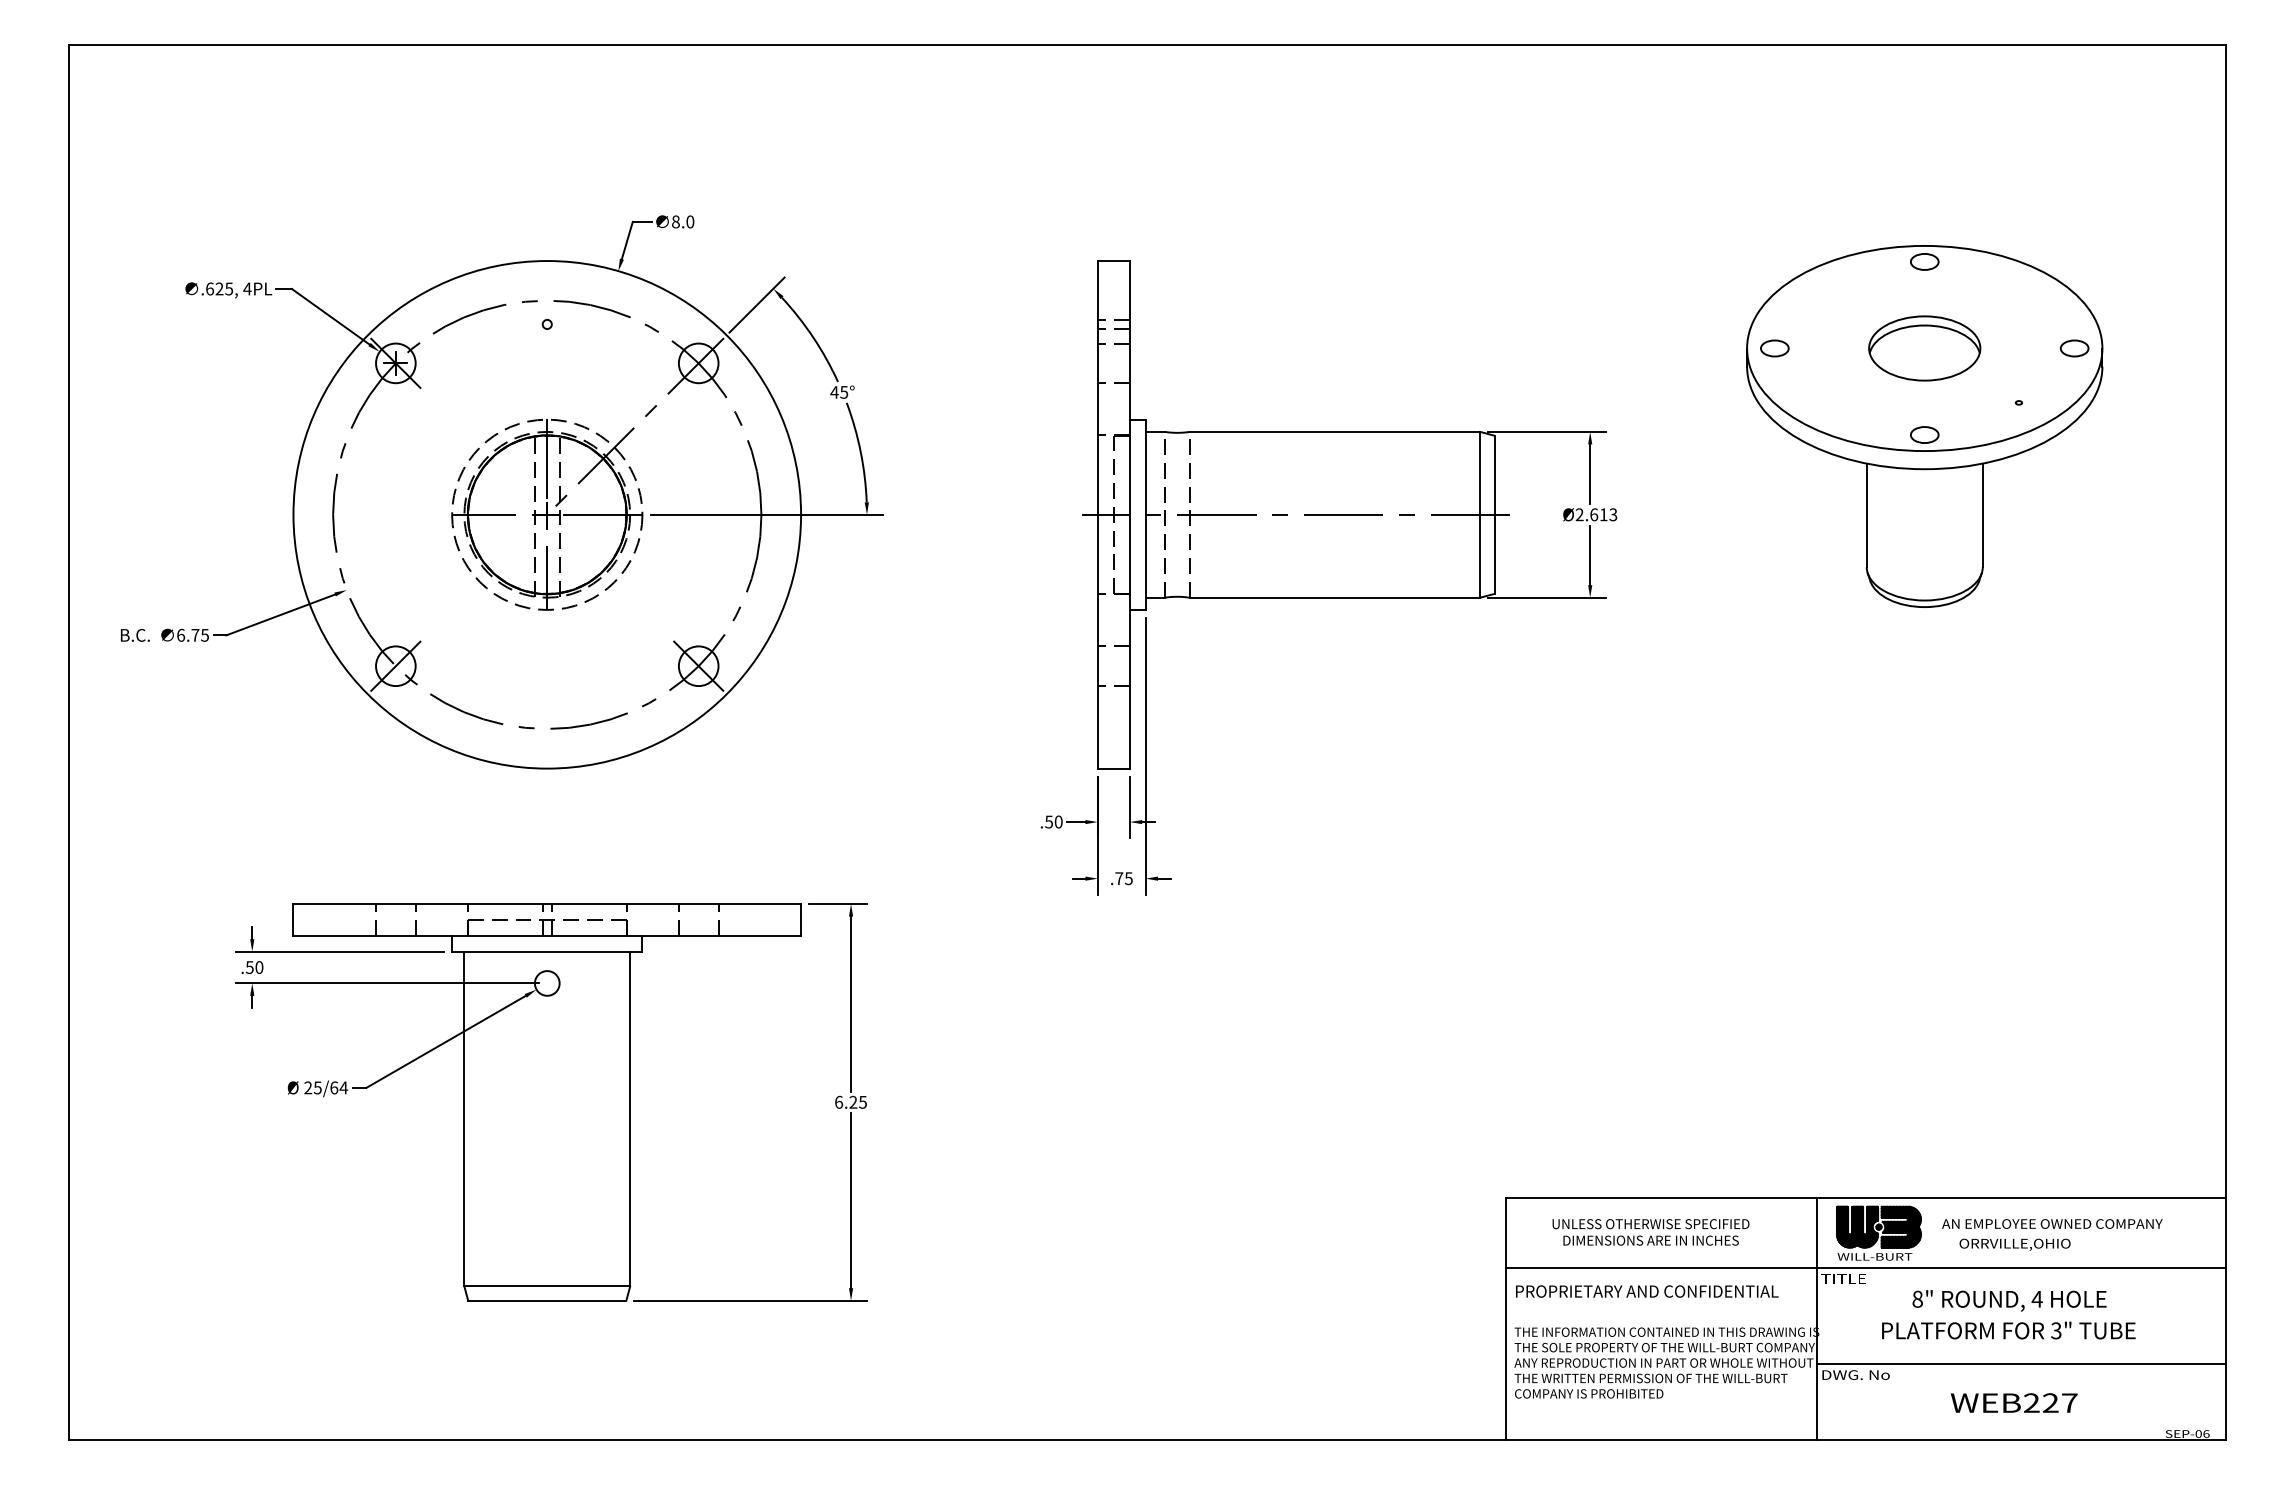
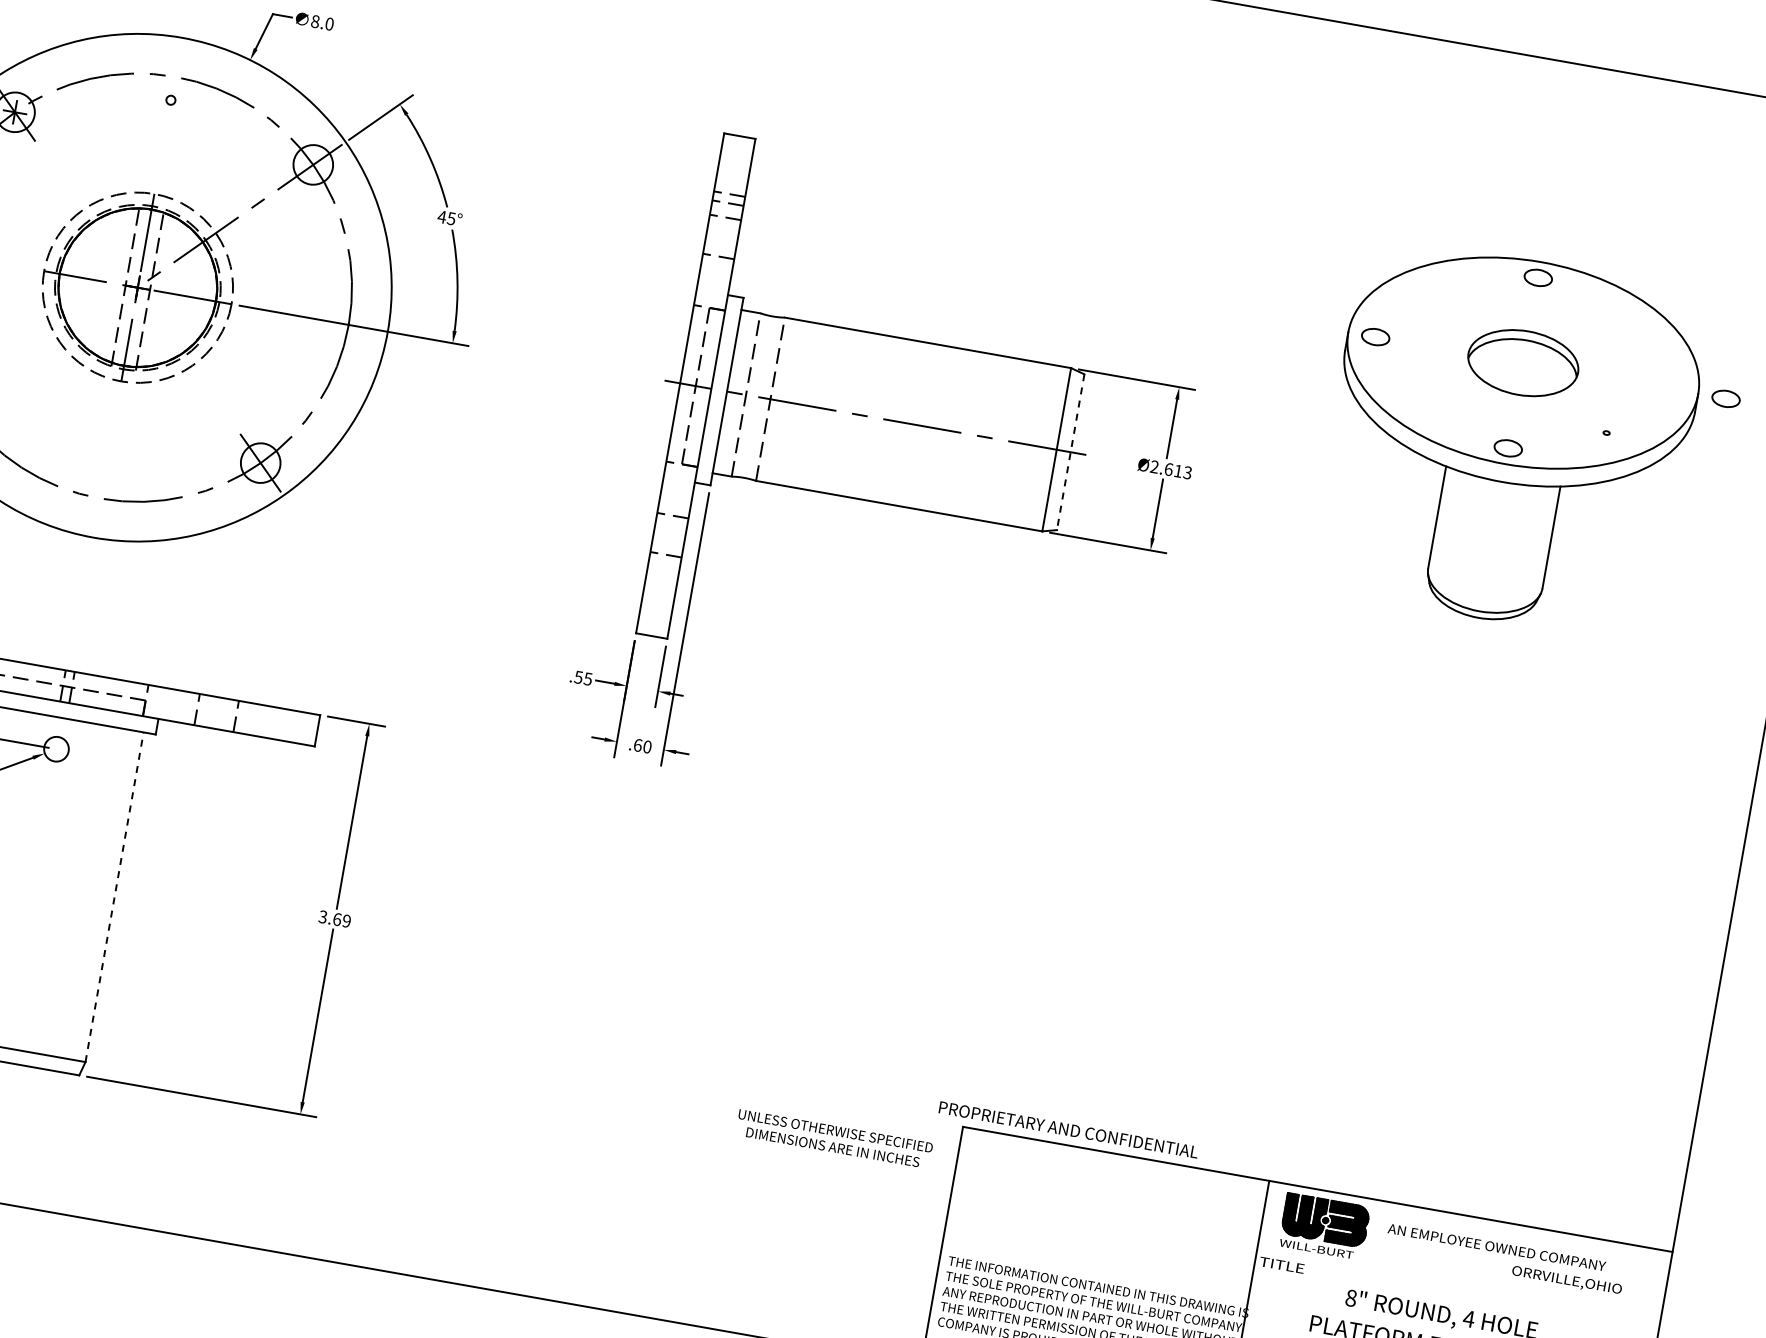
part: (2074, 348) -> (1725, 398), moved
line: (1494, 515) -> (1070, 452), solid -> dashed
text: (1058, 821) -> (588, 678), .50 -> .55
text: (1123, 878) -> (642, 745), .75 -> .60
text: (850, 1101) -> (334, 918), 6.25 -> 3.69
line: (630, 1118) -> (115, 896), solid -> dashed
text: (1650, 1232) -> (833, 1139), moved
text: (2014, 1244) -> (1566, 1280), moved
line: (1865, 1268) -> (1305, 1258), removed
text: (1647, 1291) -> (1069, 1129), moved

